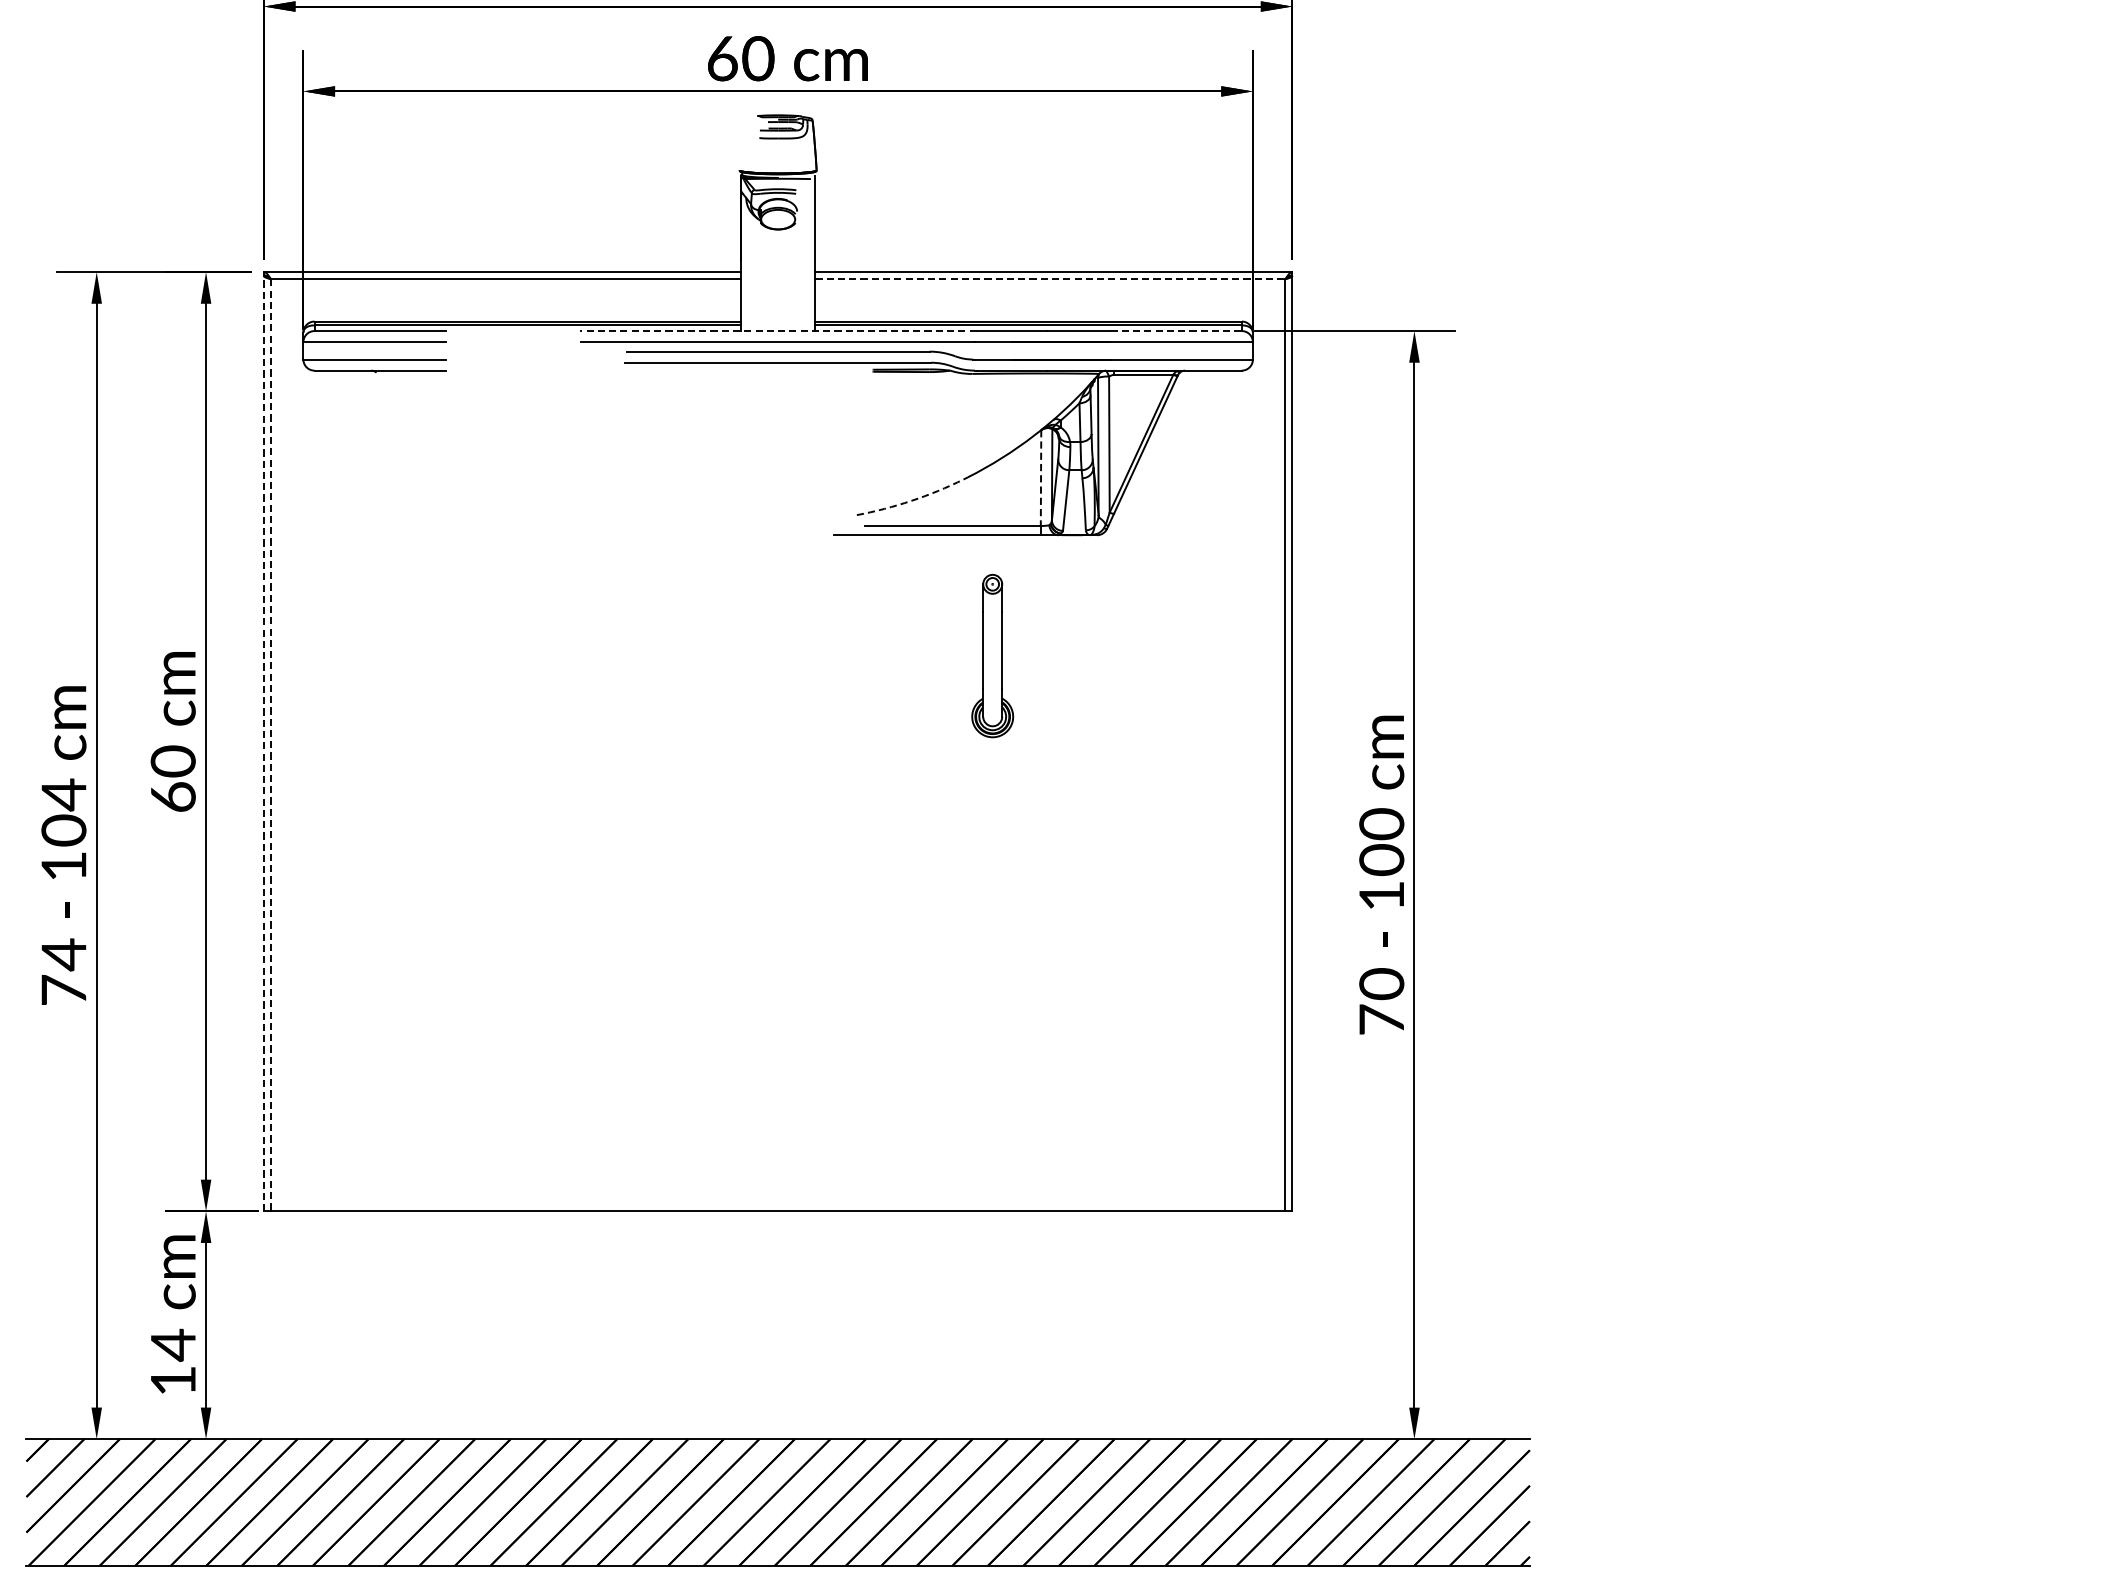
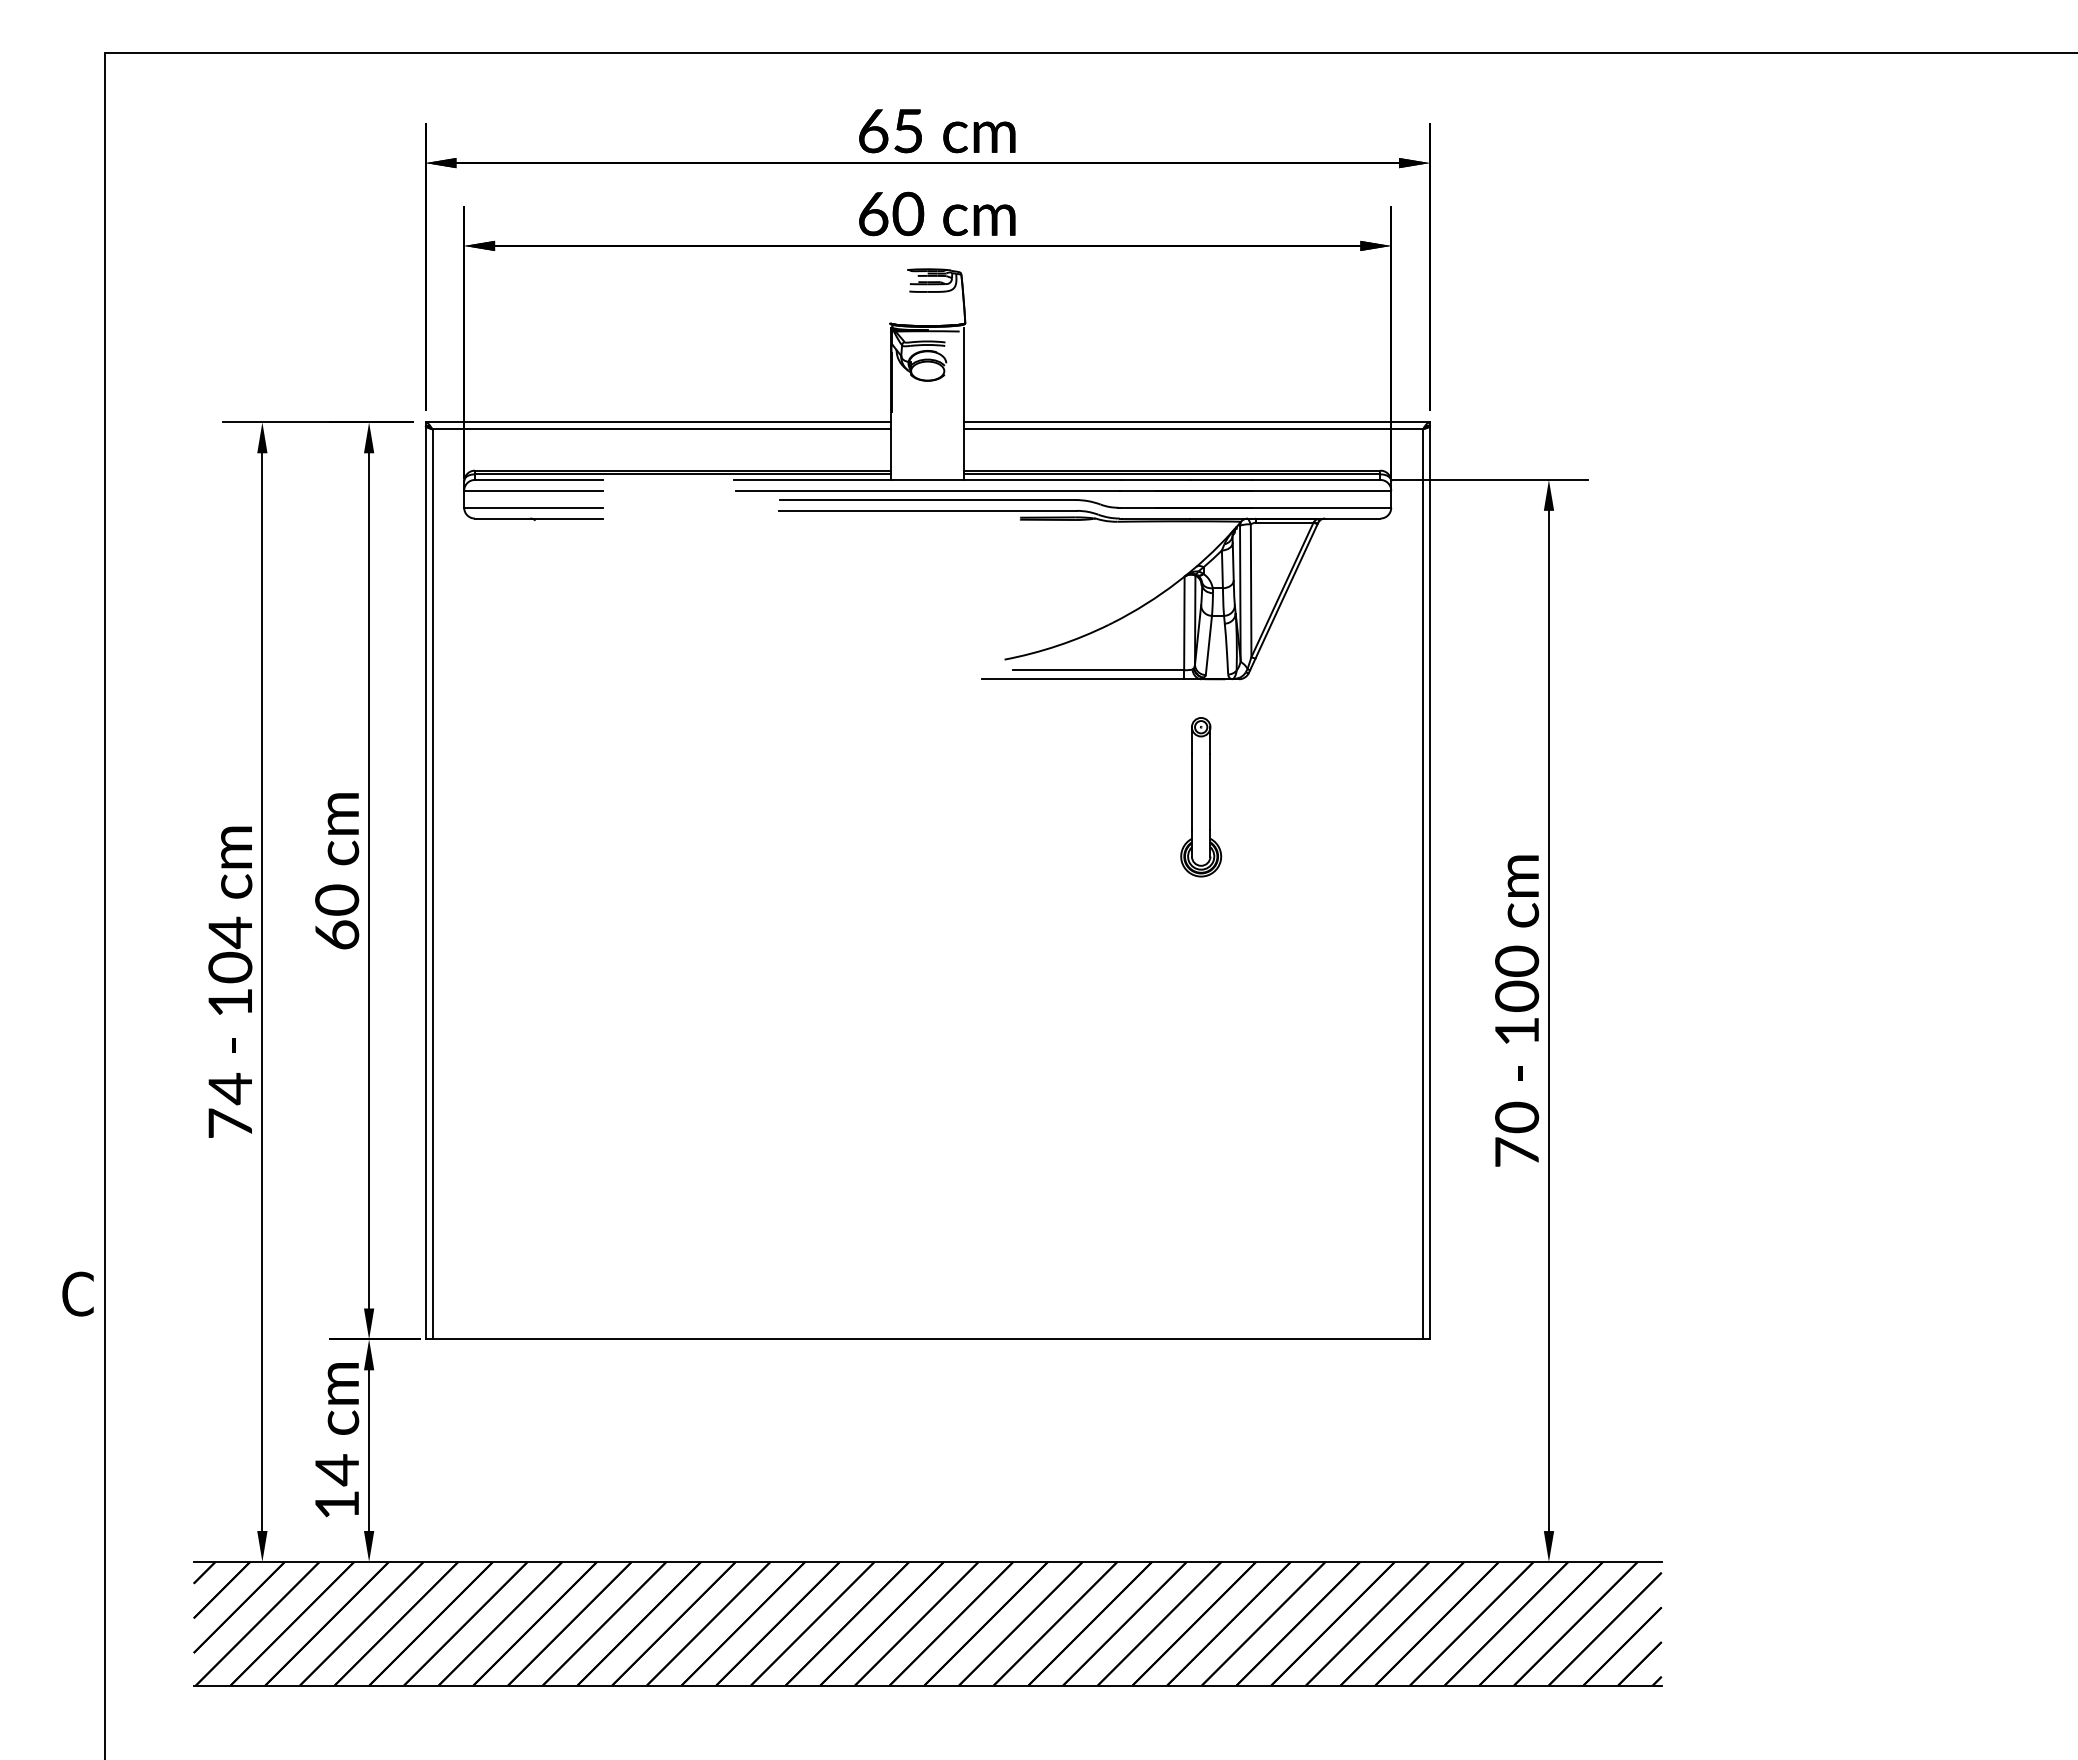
line: (1050, 279) -> (1193, 429), dashed -> solid
line: (777, 330) -> (927, 479), dashed -> solid
line: (1176, 330) -> (1316, 479), dashed -> solid
line: (1041, 478) -> (1184, 623), dashed -> solid
arc: (911, 500) -> (1057, 645), dashed -> solid
part: (993, 656) -> (1201, 797), moved
line: (263, 743) -> (425, 882), dashed -> solid
line: (270, 745) -> (432, 884), dashed -> solid

